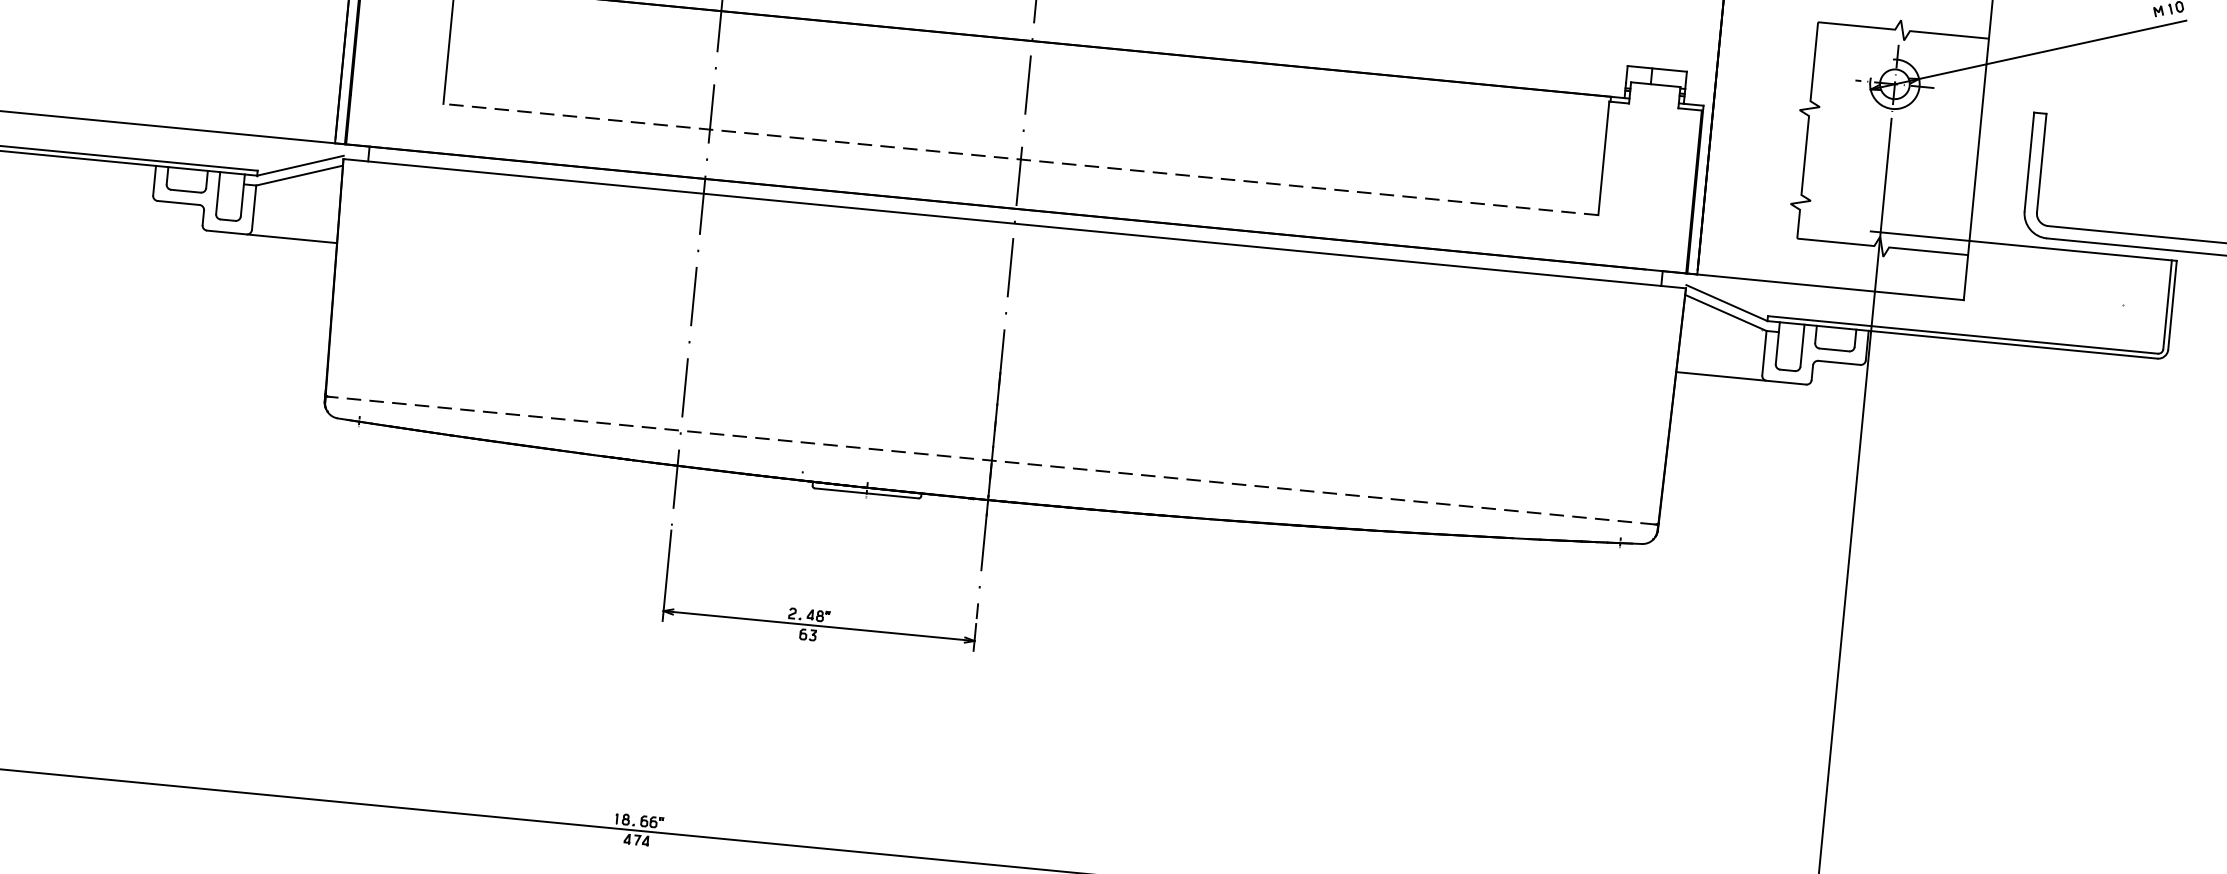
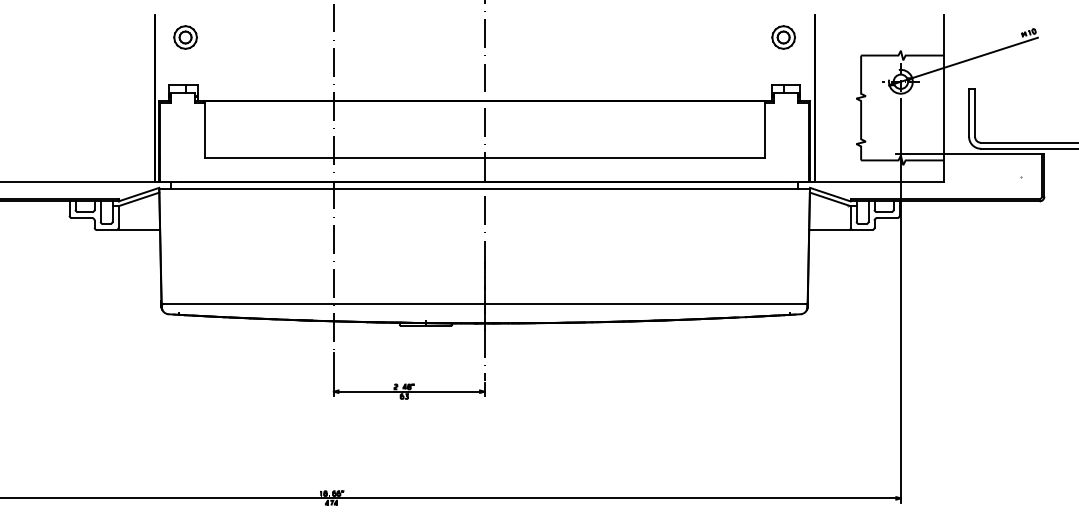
line: (1020, 159) -> (484, 158), dashed -> solid
line: (991, 461) -> (484, 304), dashed -> solid

